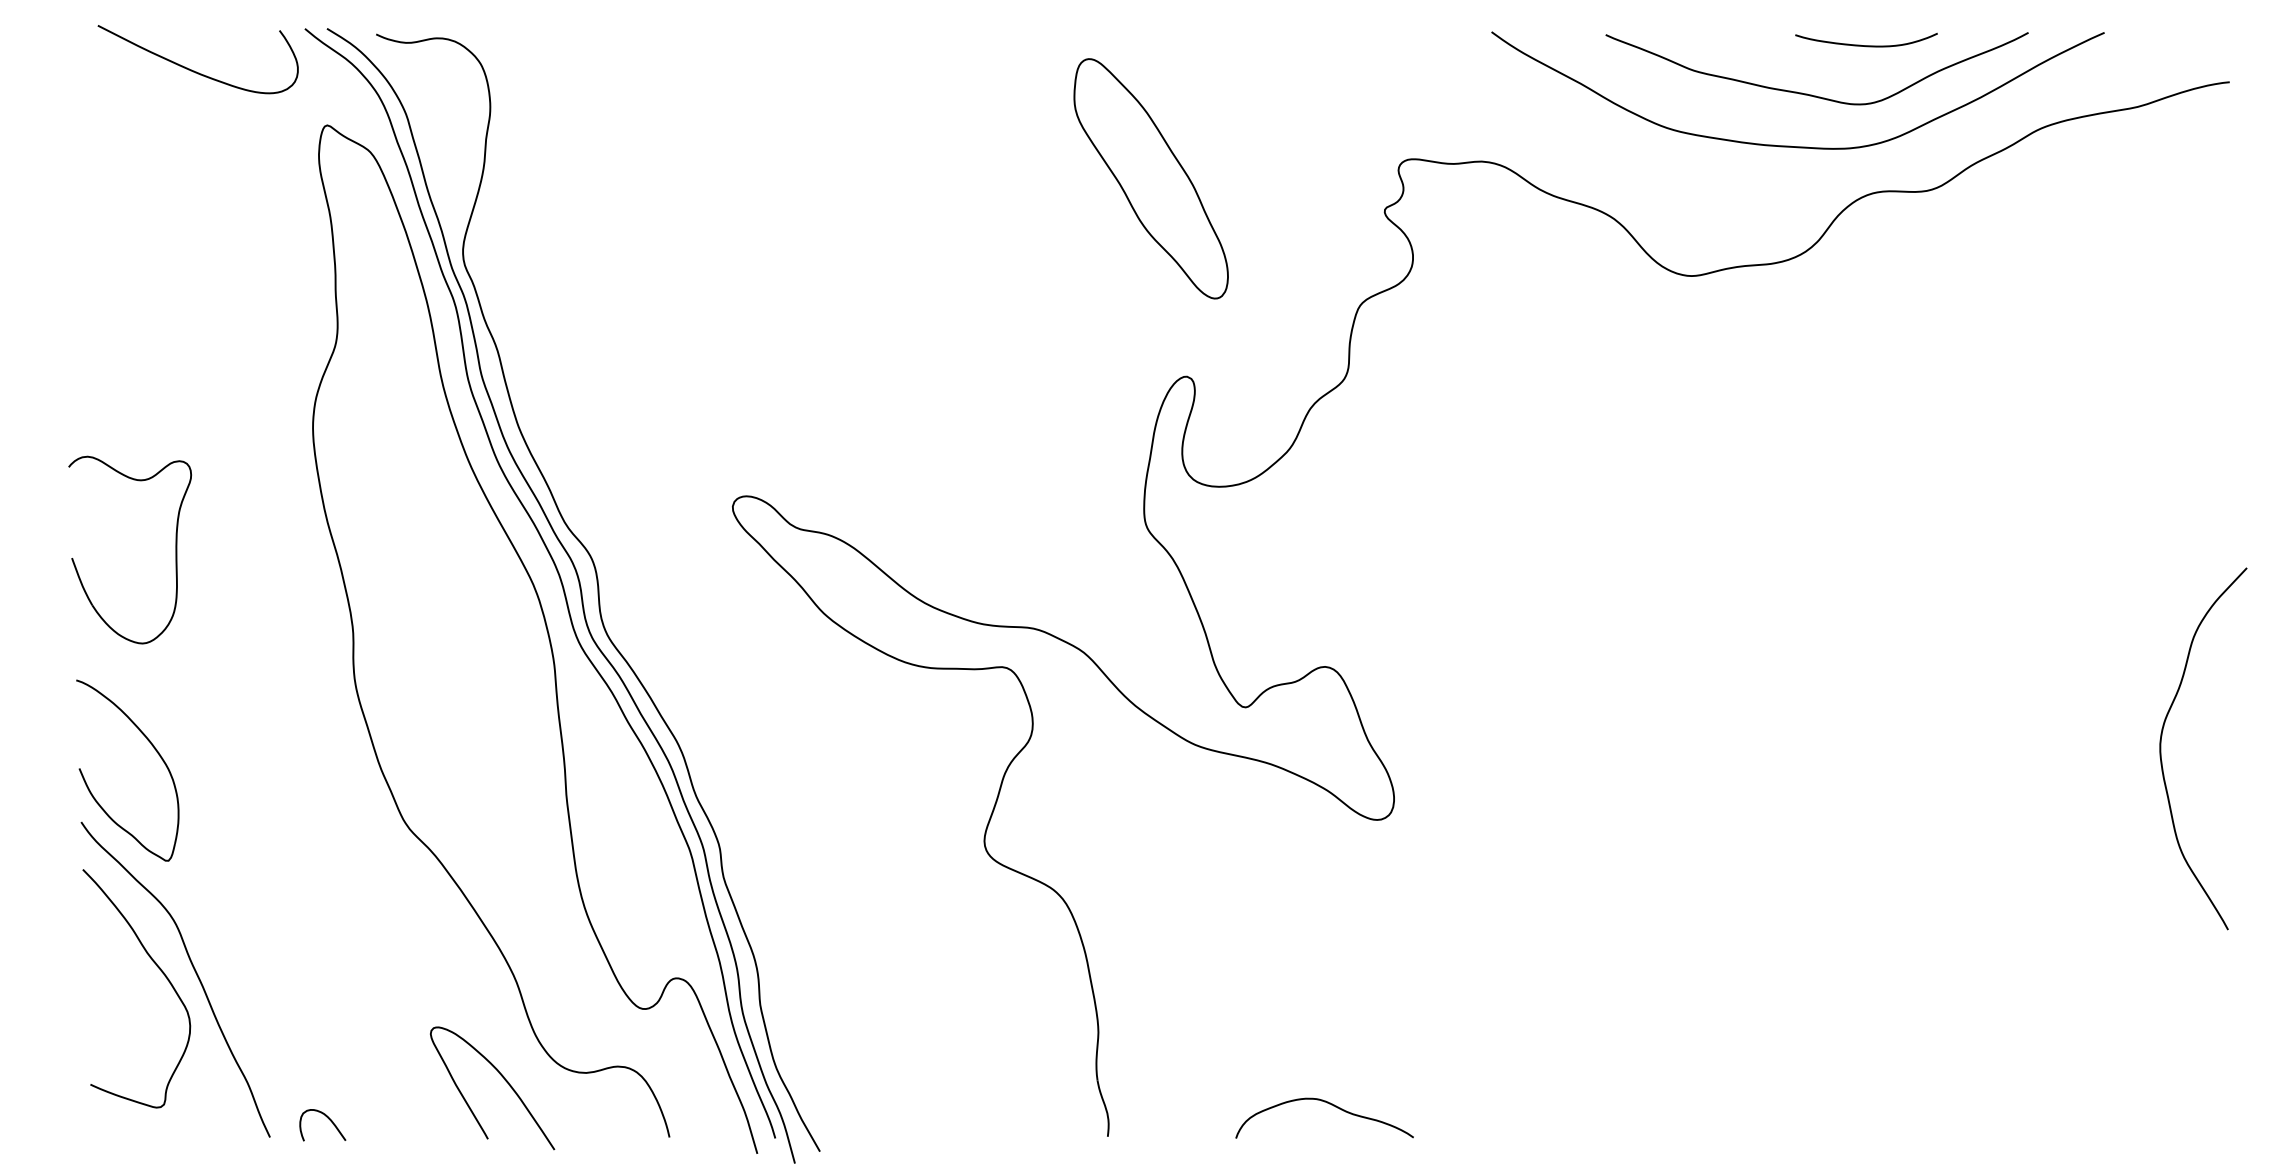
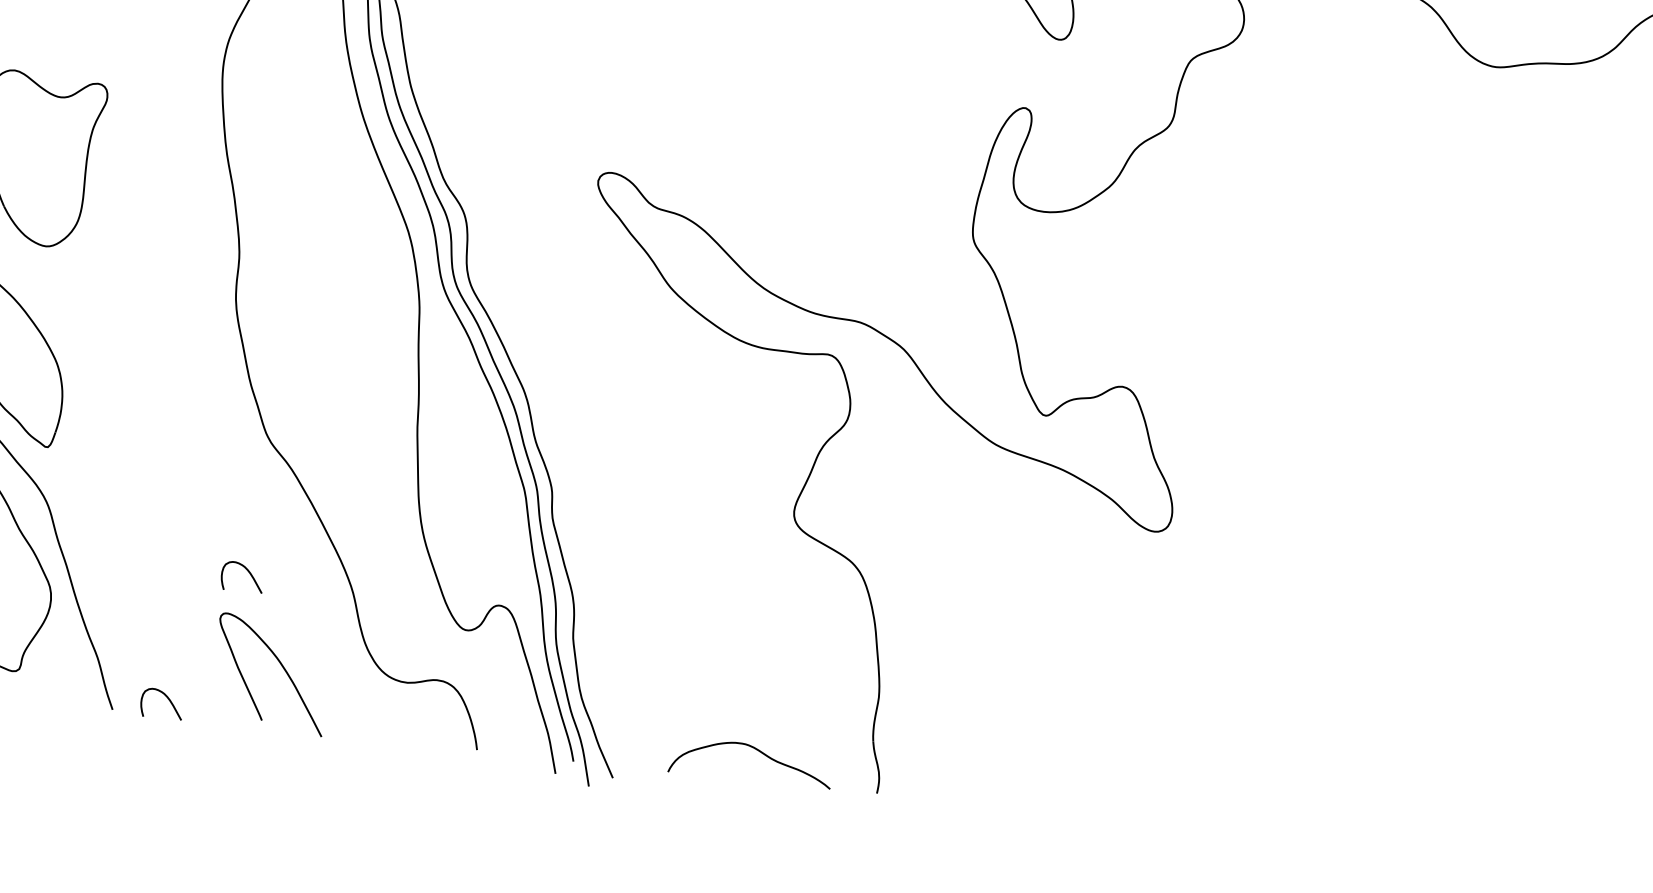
curve: (400, 972) -> (248, 572), added
curve: (504, 1080) -> (282, 668), moved
curve: (1331, 1105) -> (758, 751), moved

